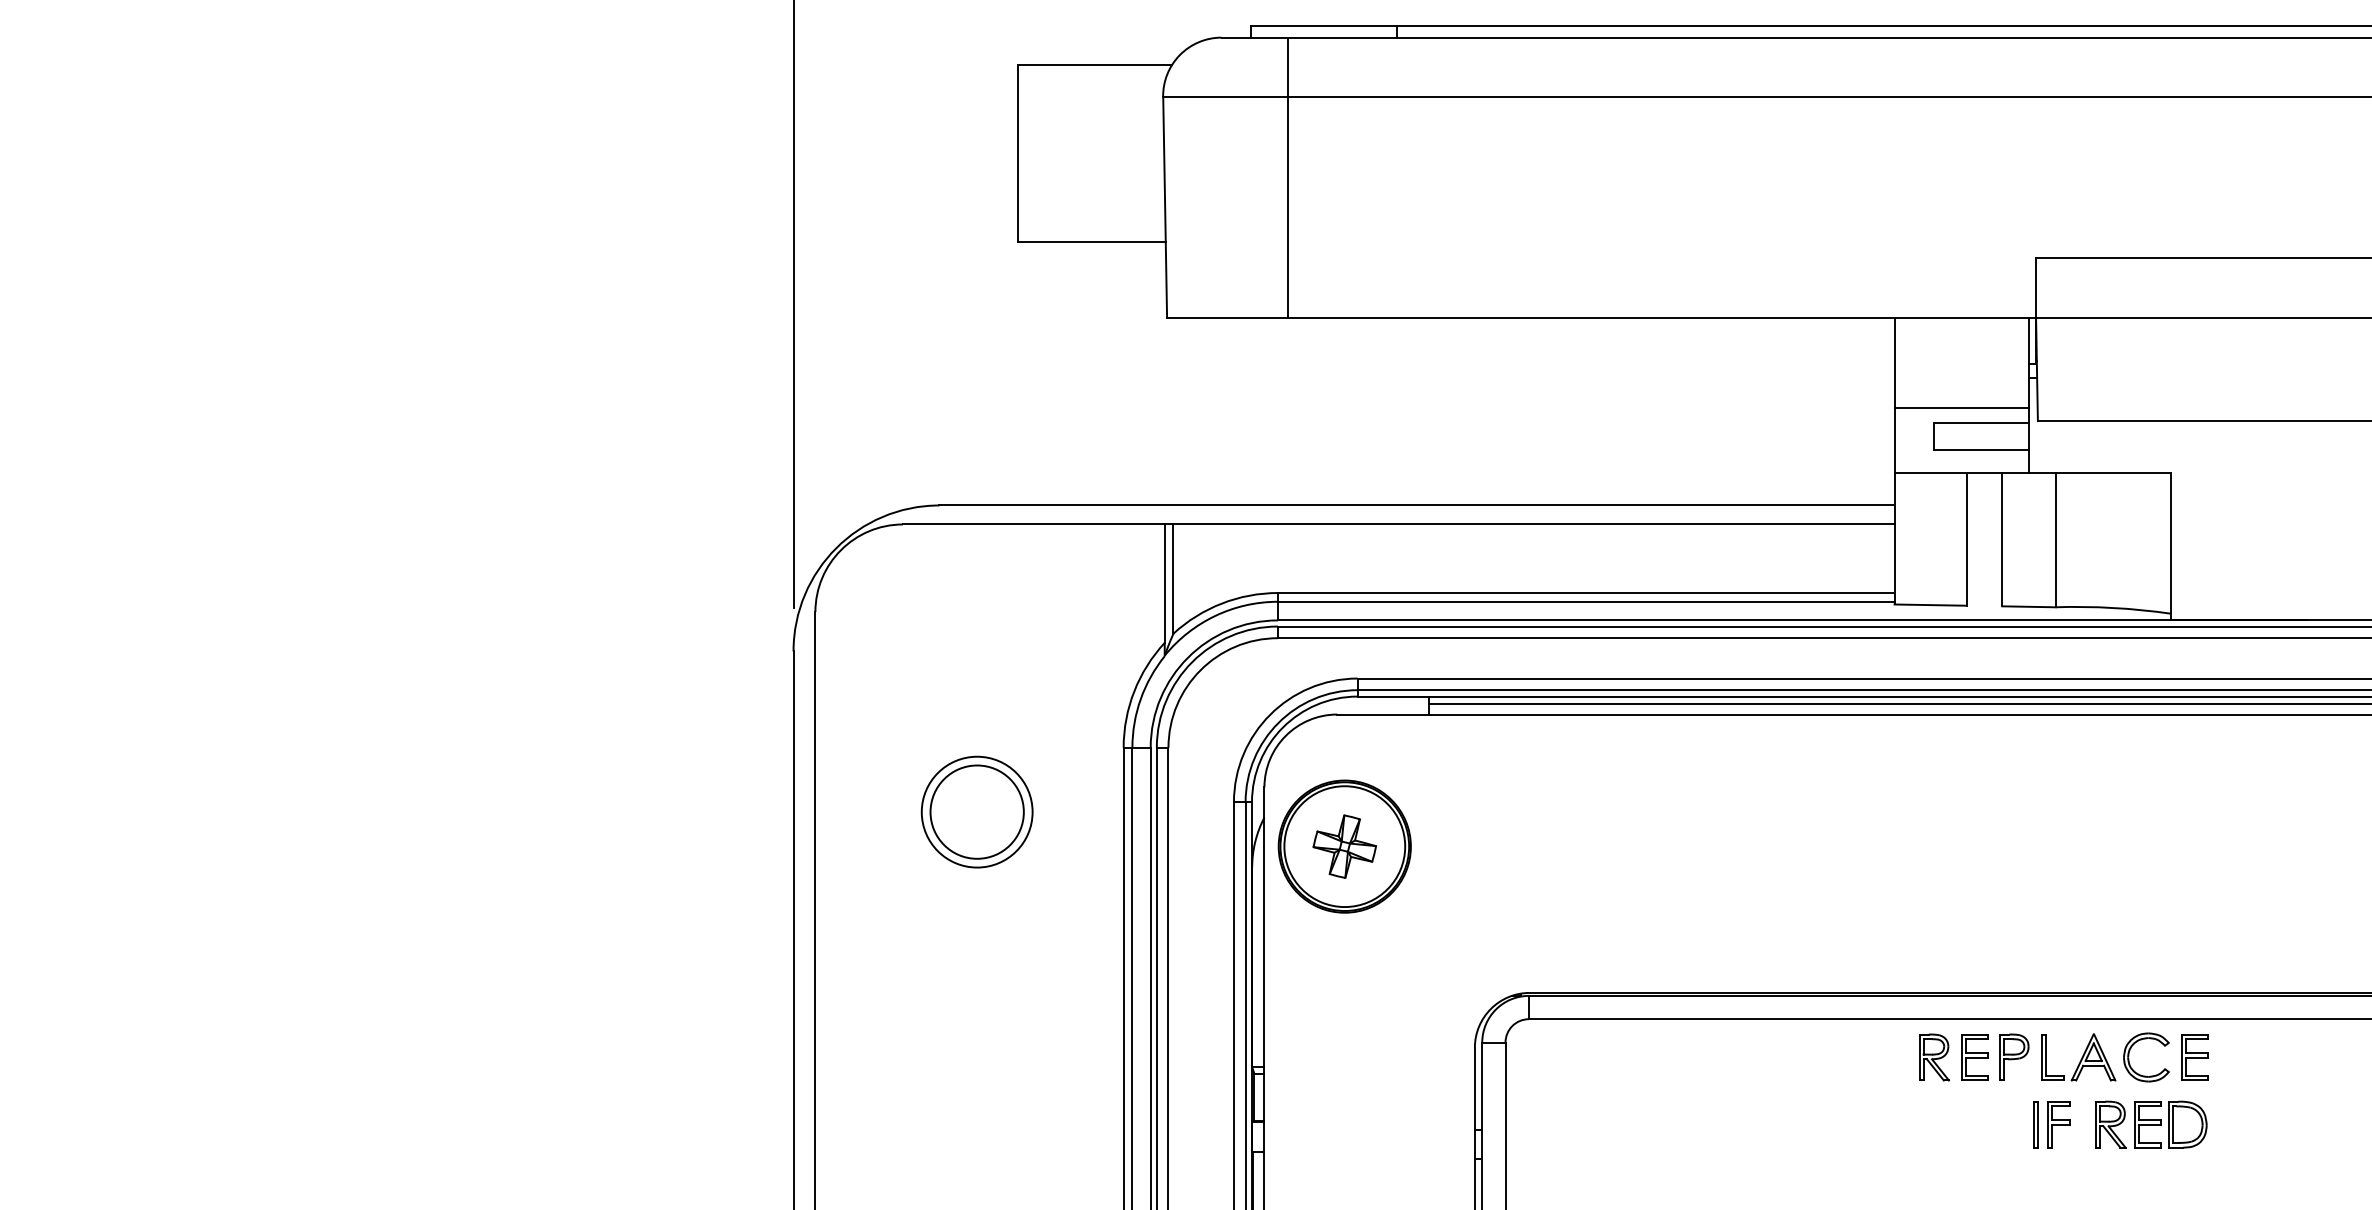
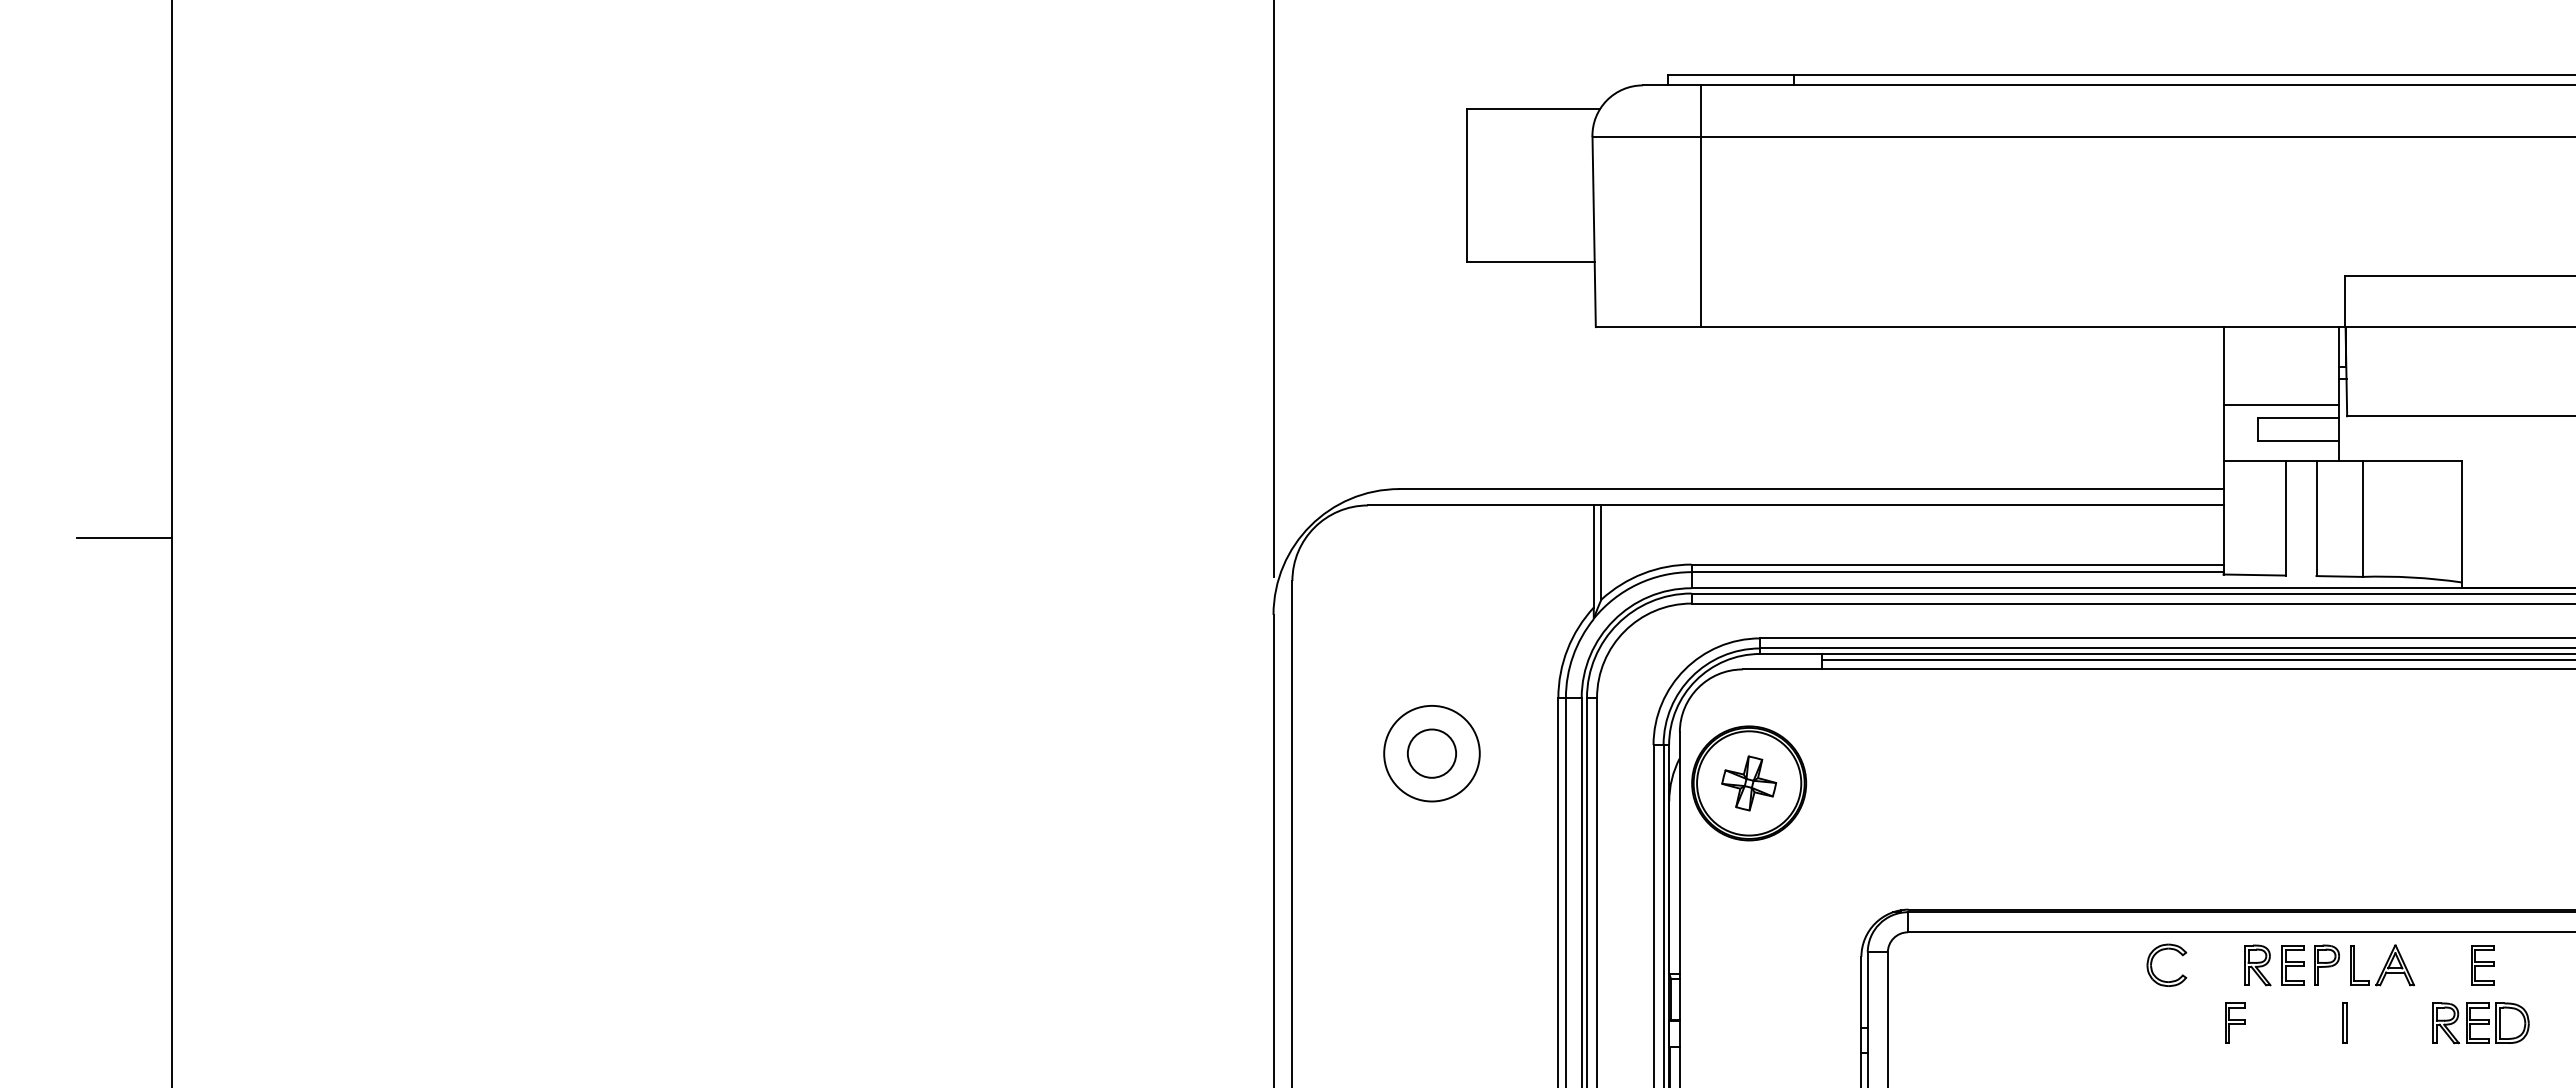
circle: (976, 811) -> (1431, 753), size x0.6
part: (2129, 1055) -> (2152, 963), moved
part: (2059, 1123) -> (2235, 1022), moved
part: (2150, 1124) -> (2480, 1023), moved

